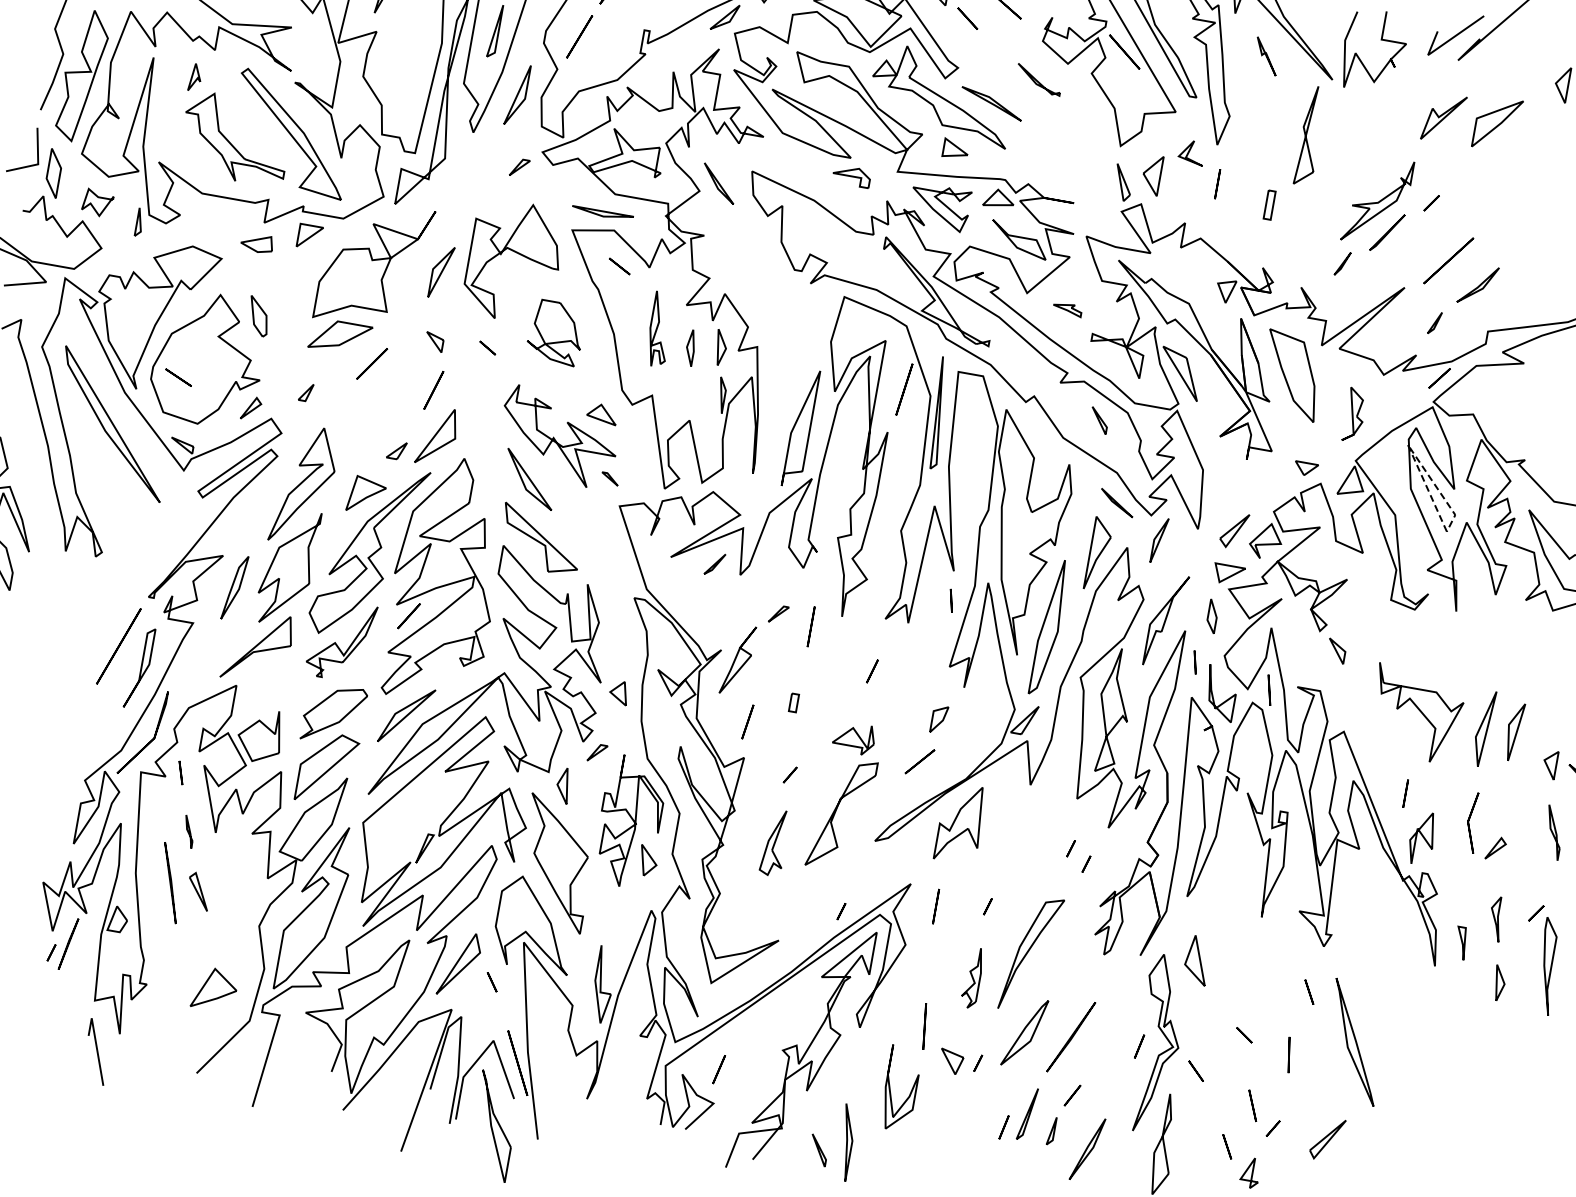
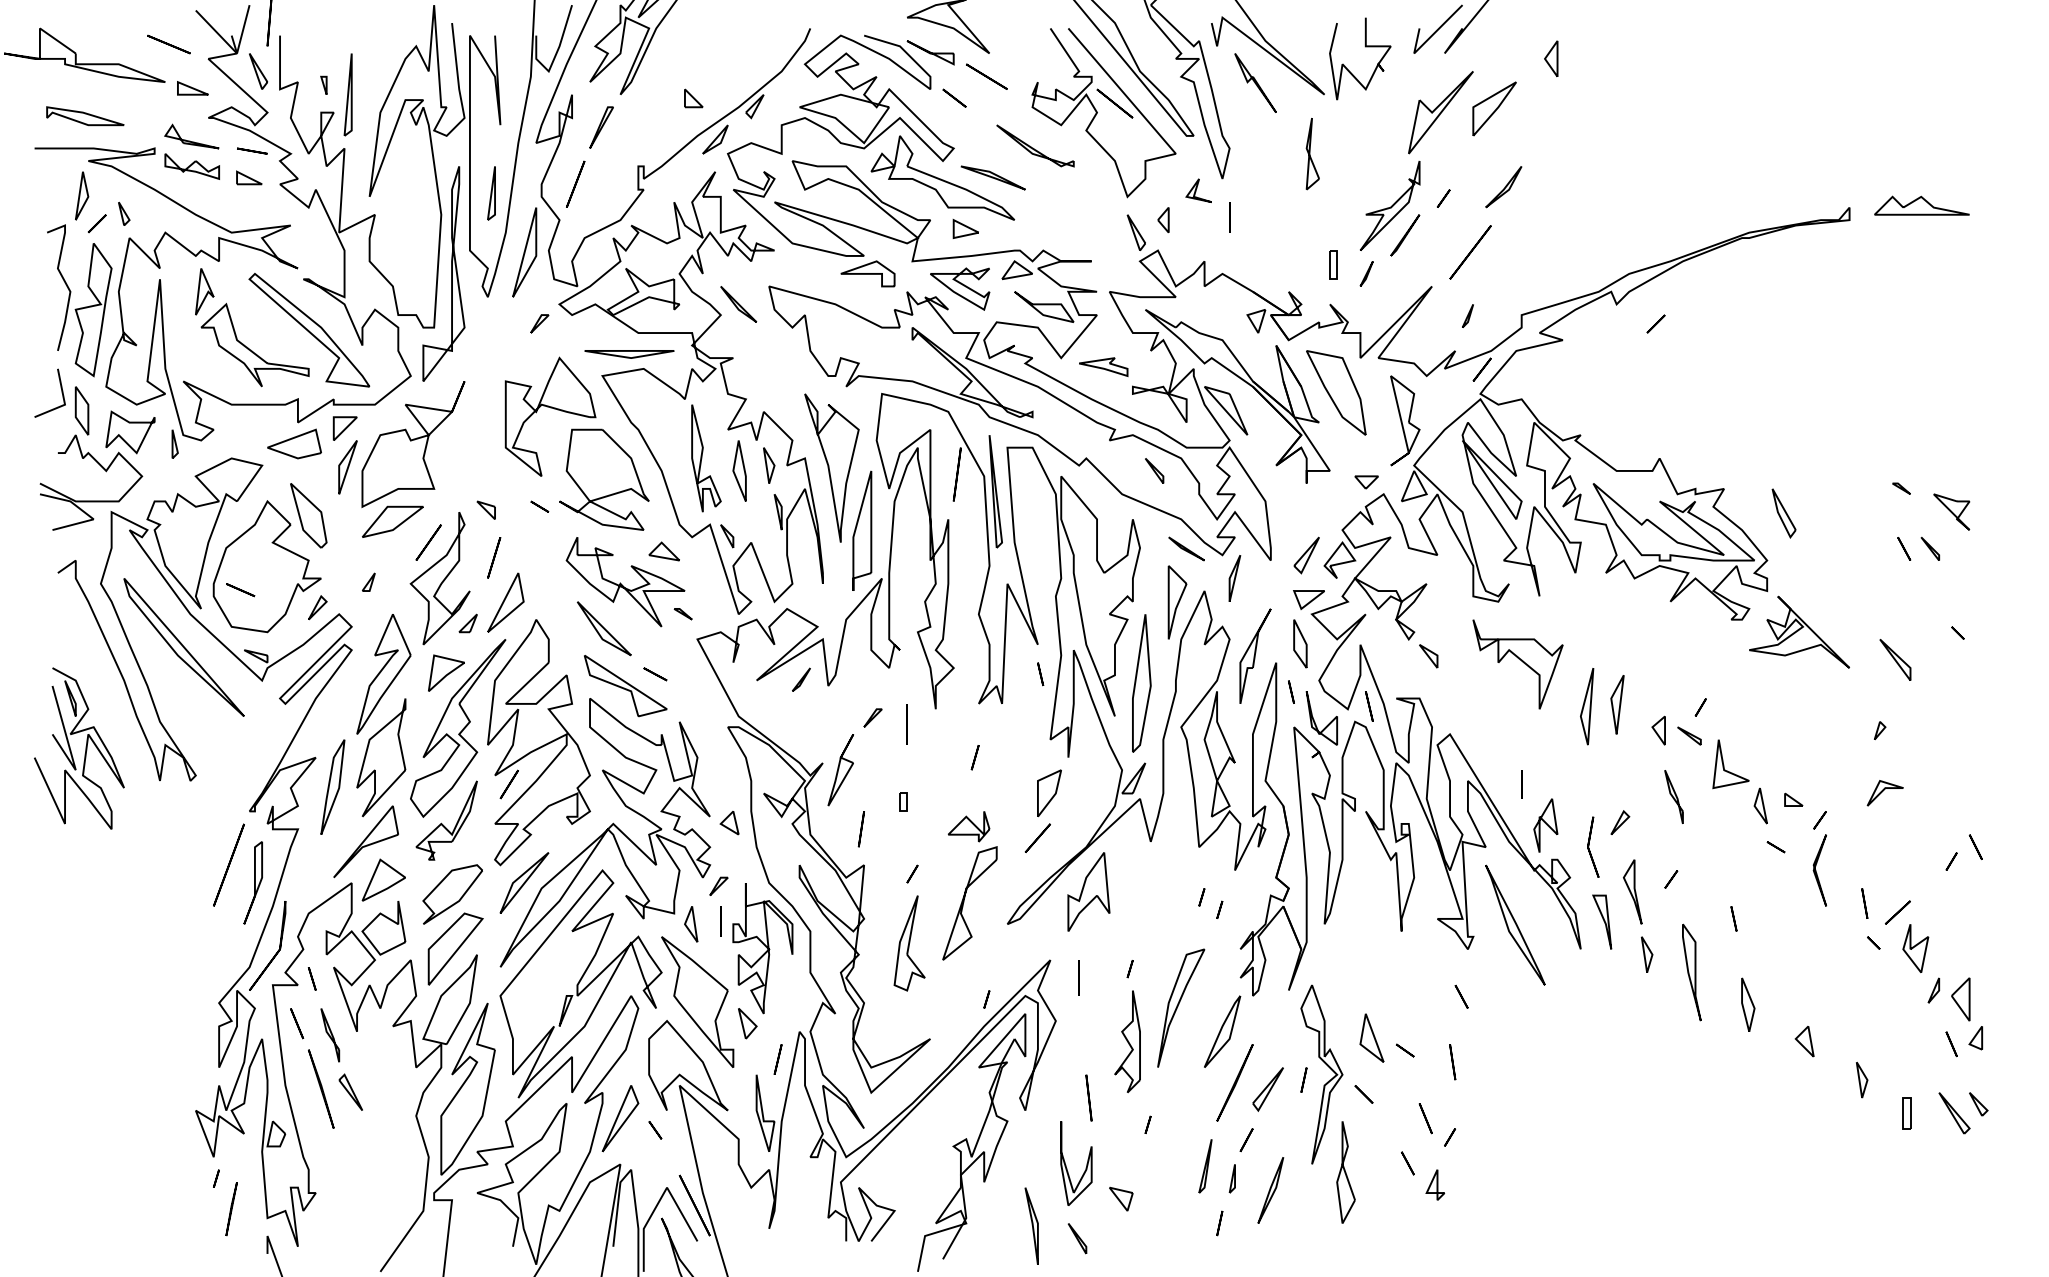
part: (1266, 55) -> (1255, 82), size x1.67
part: (195, 77) -> (204, 291), size x1.67
part: (1039, 79) -> (1035, 145), size x1.67
part: (517, 95) -> (524, 252), size x1.43
part: (1443, 117) -> (1440, 112), size x1.67
part: (1310, 136) -> (1312, 154), size x0.71
part: (851, 175) -> (867, 273), size x1.43
part: (1151, 175) -> (1163, 220), size x0.62
part: (97, 203) -> (130, 432), size x1.67
part: (1269, 204) -> (1333, 264), moved
part: (602, 213) -> (629, 354), size x1.43
part: (257, 242) -> (294, 443), size x1.67
line: (619, 266) -> (655, 674), moved
part: (440, 272) -> (347, 467), moved
part: (1477, 285) -> (1503, 187), moved
part: (1067, 308) -> (1103, 366), size x1.67
part: (258, 316) -> (308, 515), size x1.67
part: (660, 329) -> (706, 458), size x1.43
part: (556, 332) -> (604, 479), size x1.67
part: (690, 347) -> (739, 470), size x1.67
part: (781, 360) -> (831, 467), added
part: (376, 401) -> (439, 578), added
part: (667, 410) -> (727, 536), added
part: (1355, 414) -> (1405, 420), size x1.67
line: (1410, 448) -> (1465, 443), dashed -> solid
part: (234, 587) -> (332, 786), size x1.43
part: (1212, 616) -> (1300, 643), size x1.43
part: (1415, 714) -> (1517, 664), moved
part: (939, 719) -> (1049, 793), size x1.67
line: (592, 788) -> (720, 921), added
line: (158, 814) -> (297, 1023), added
part: (1473, 822) -> (1593, 846), moved
part: (188, 831) -> (330, 1035), size x1.67
part: (775, 842) -> (909, 943), size x1.43
part: (647, 860) -> (747, 1023), moved
part: (1496, 918) -> (1632, 891), size x1.43
part: (1461, 942) -> (1602, 921), size x1.67
line: (68, 944) -> (231, 1209), moved
part: (1197, 959) -> (1371, 1037), moved
part: (1547, 966) -> (1691, 972), moved
part: (972, 977) -> (1127, 1041), size x1.67
part: (214, 988) -> (383, 879), moved
part: (1024, 1032) -> (1222, 1031), moved
part: (1355, 1041) -> (1515, 924), moved
part: (951, 1061) -> (1121, 1198), moved
line: (718, 1069) -> (777, 1059), moved
line: (1003, 1127) -> (1219, 1223), moved
part: (1326, 1139) -> (1267, 1089), moved
part: (818, 1150) -> (1077, 1238), moved

